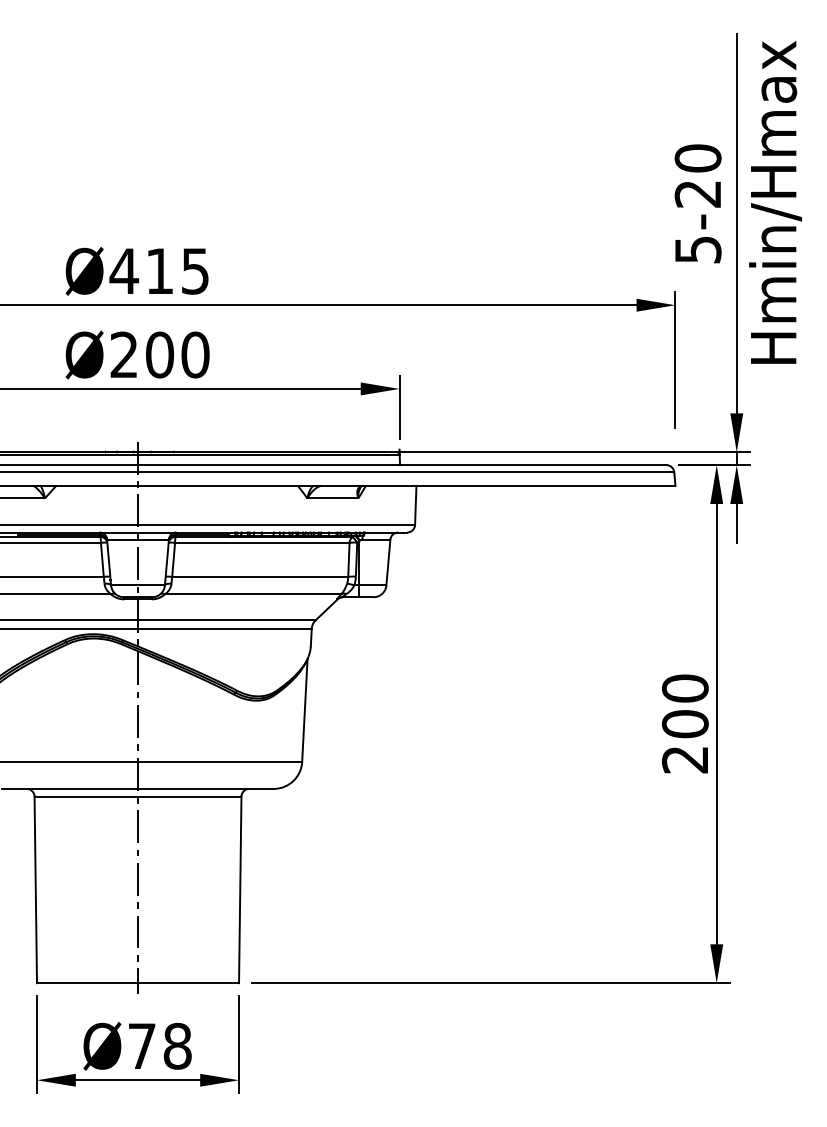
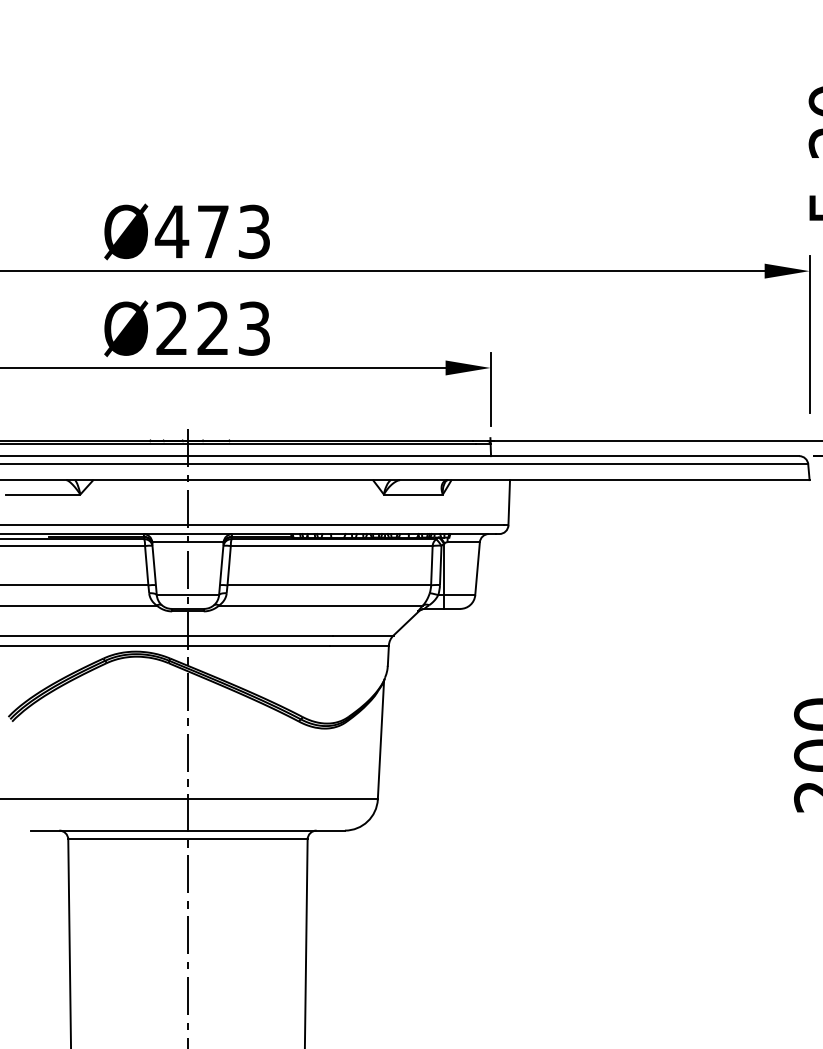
text: (177, 270) -> (233, 230), Ø415 -> Ø473
text: (177, 354) -> (233, 328), Ø200 -> Ø223

